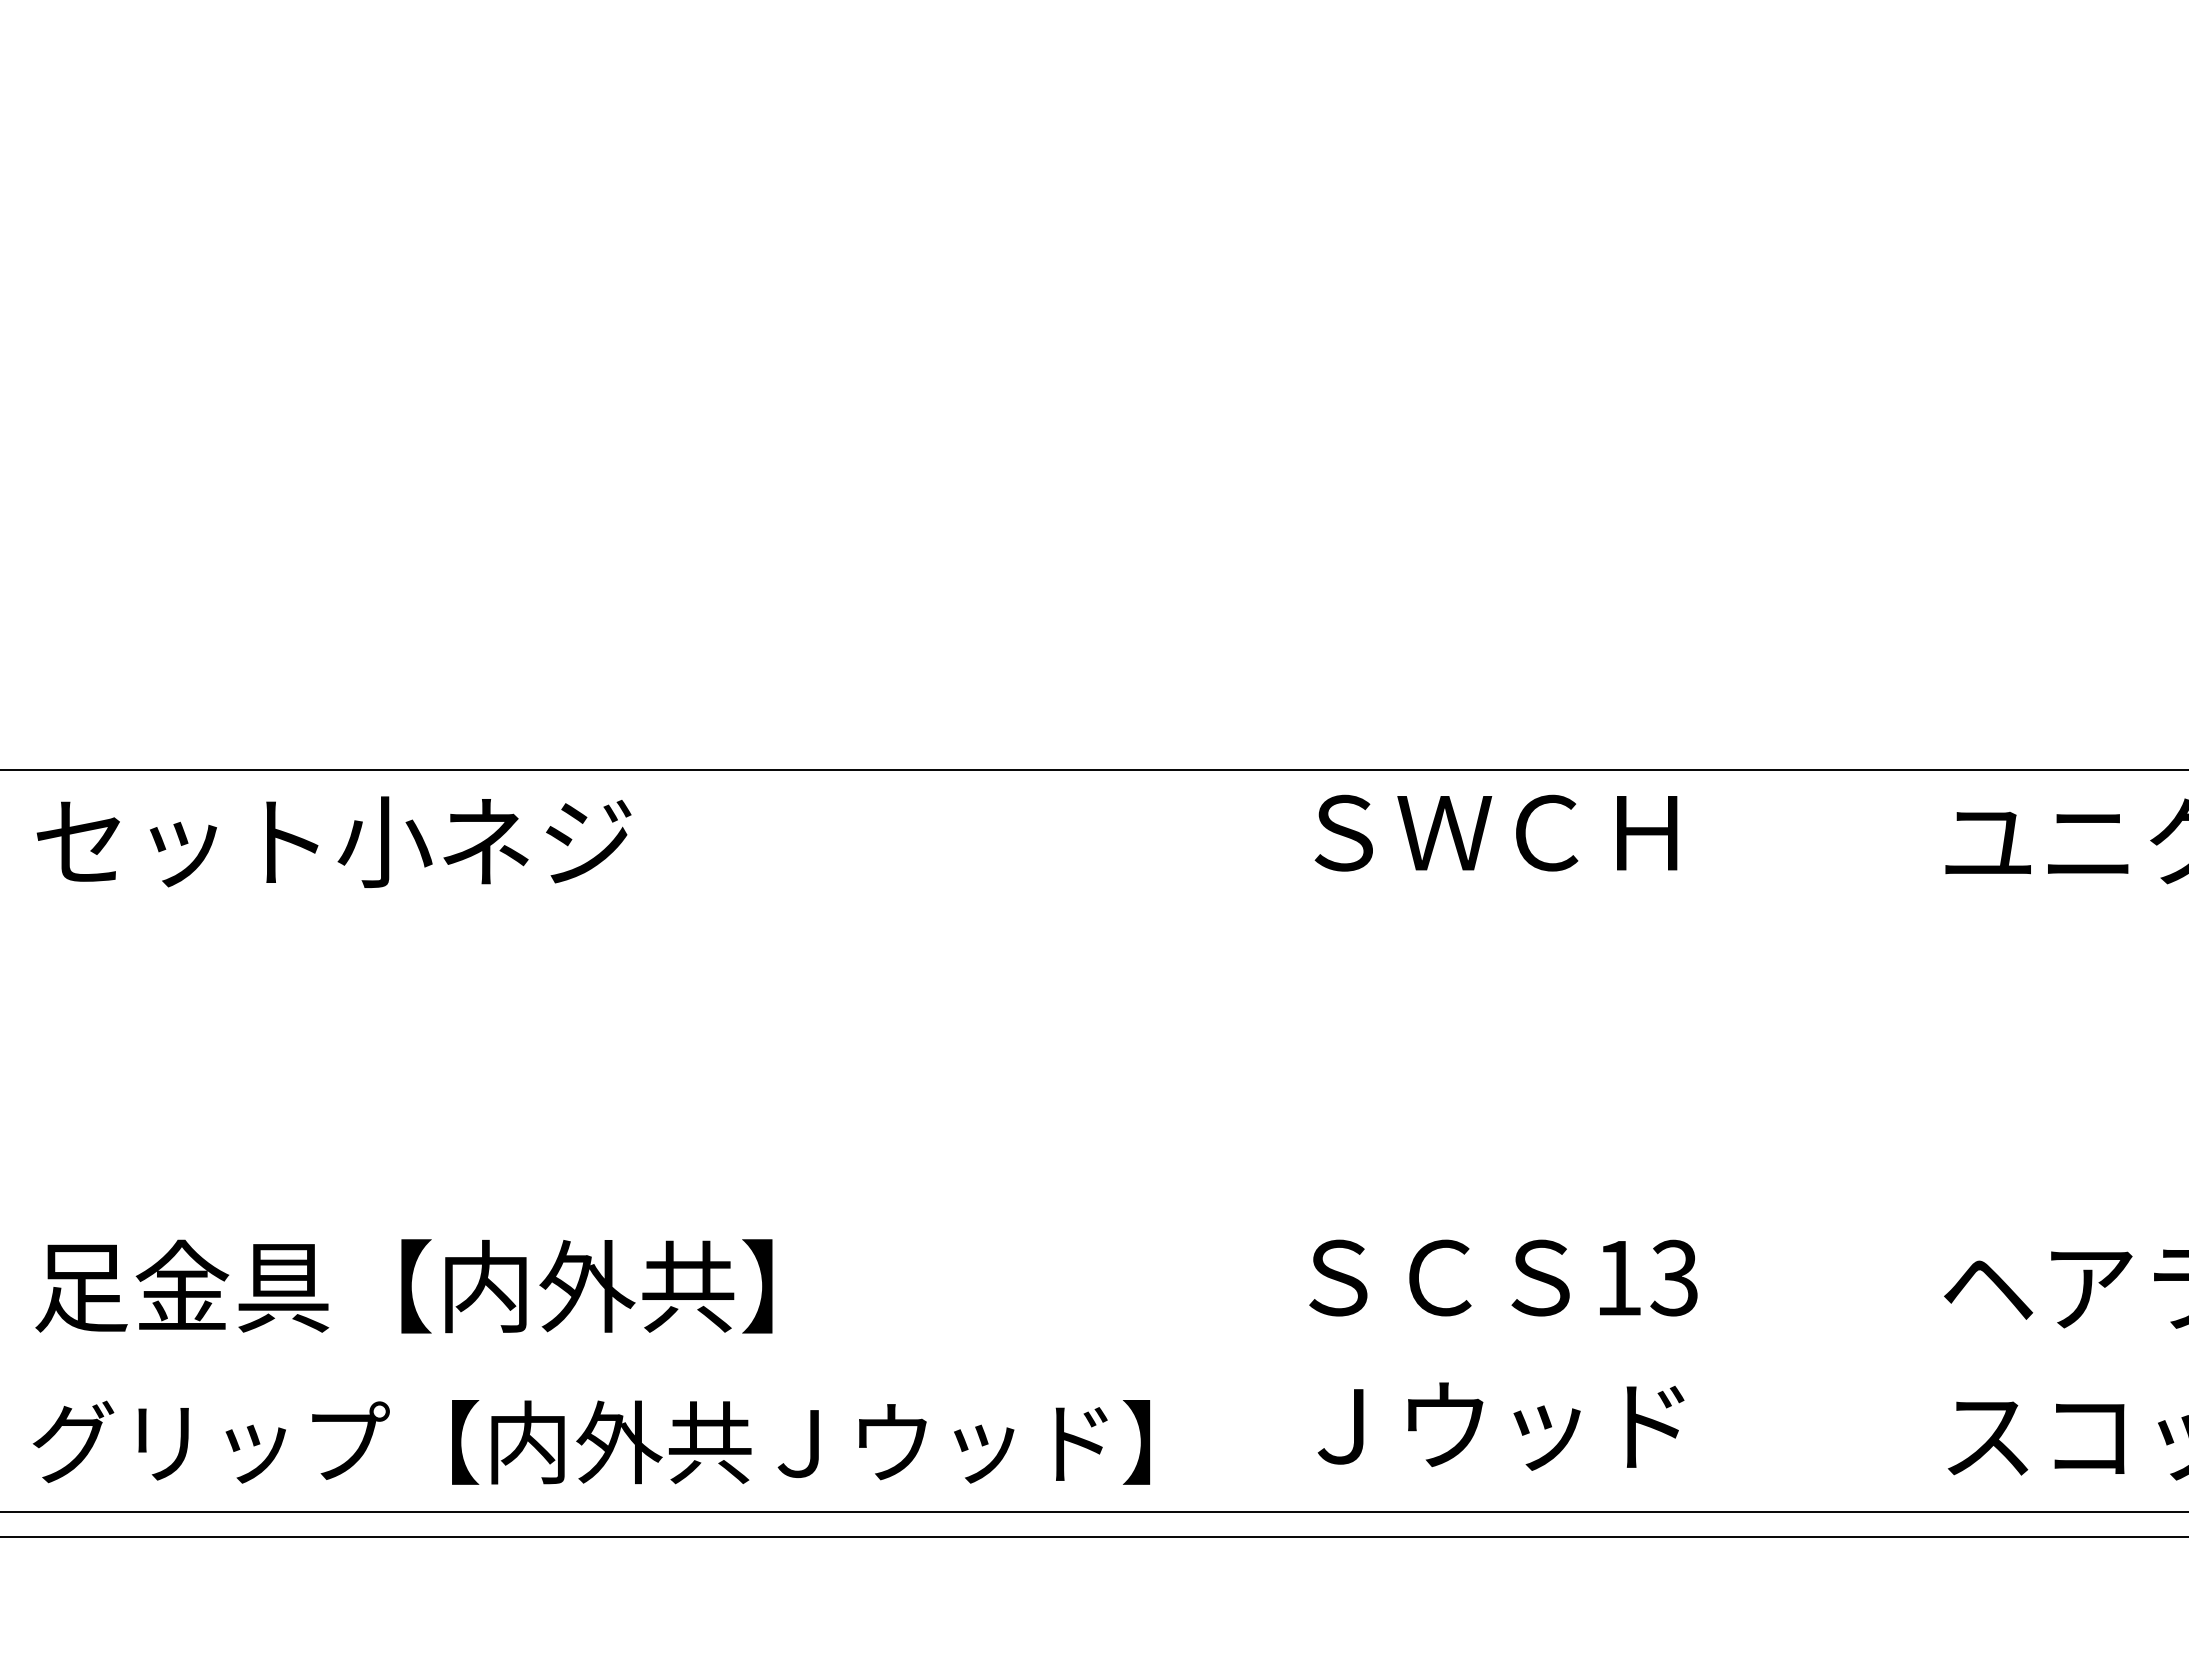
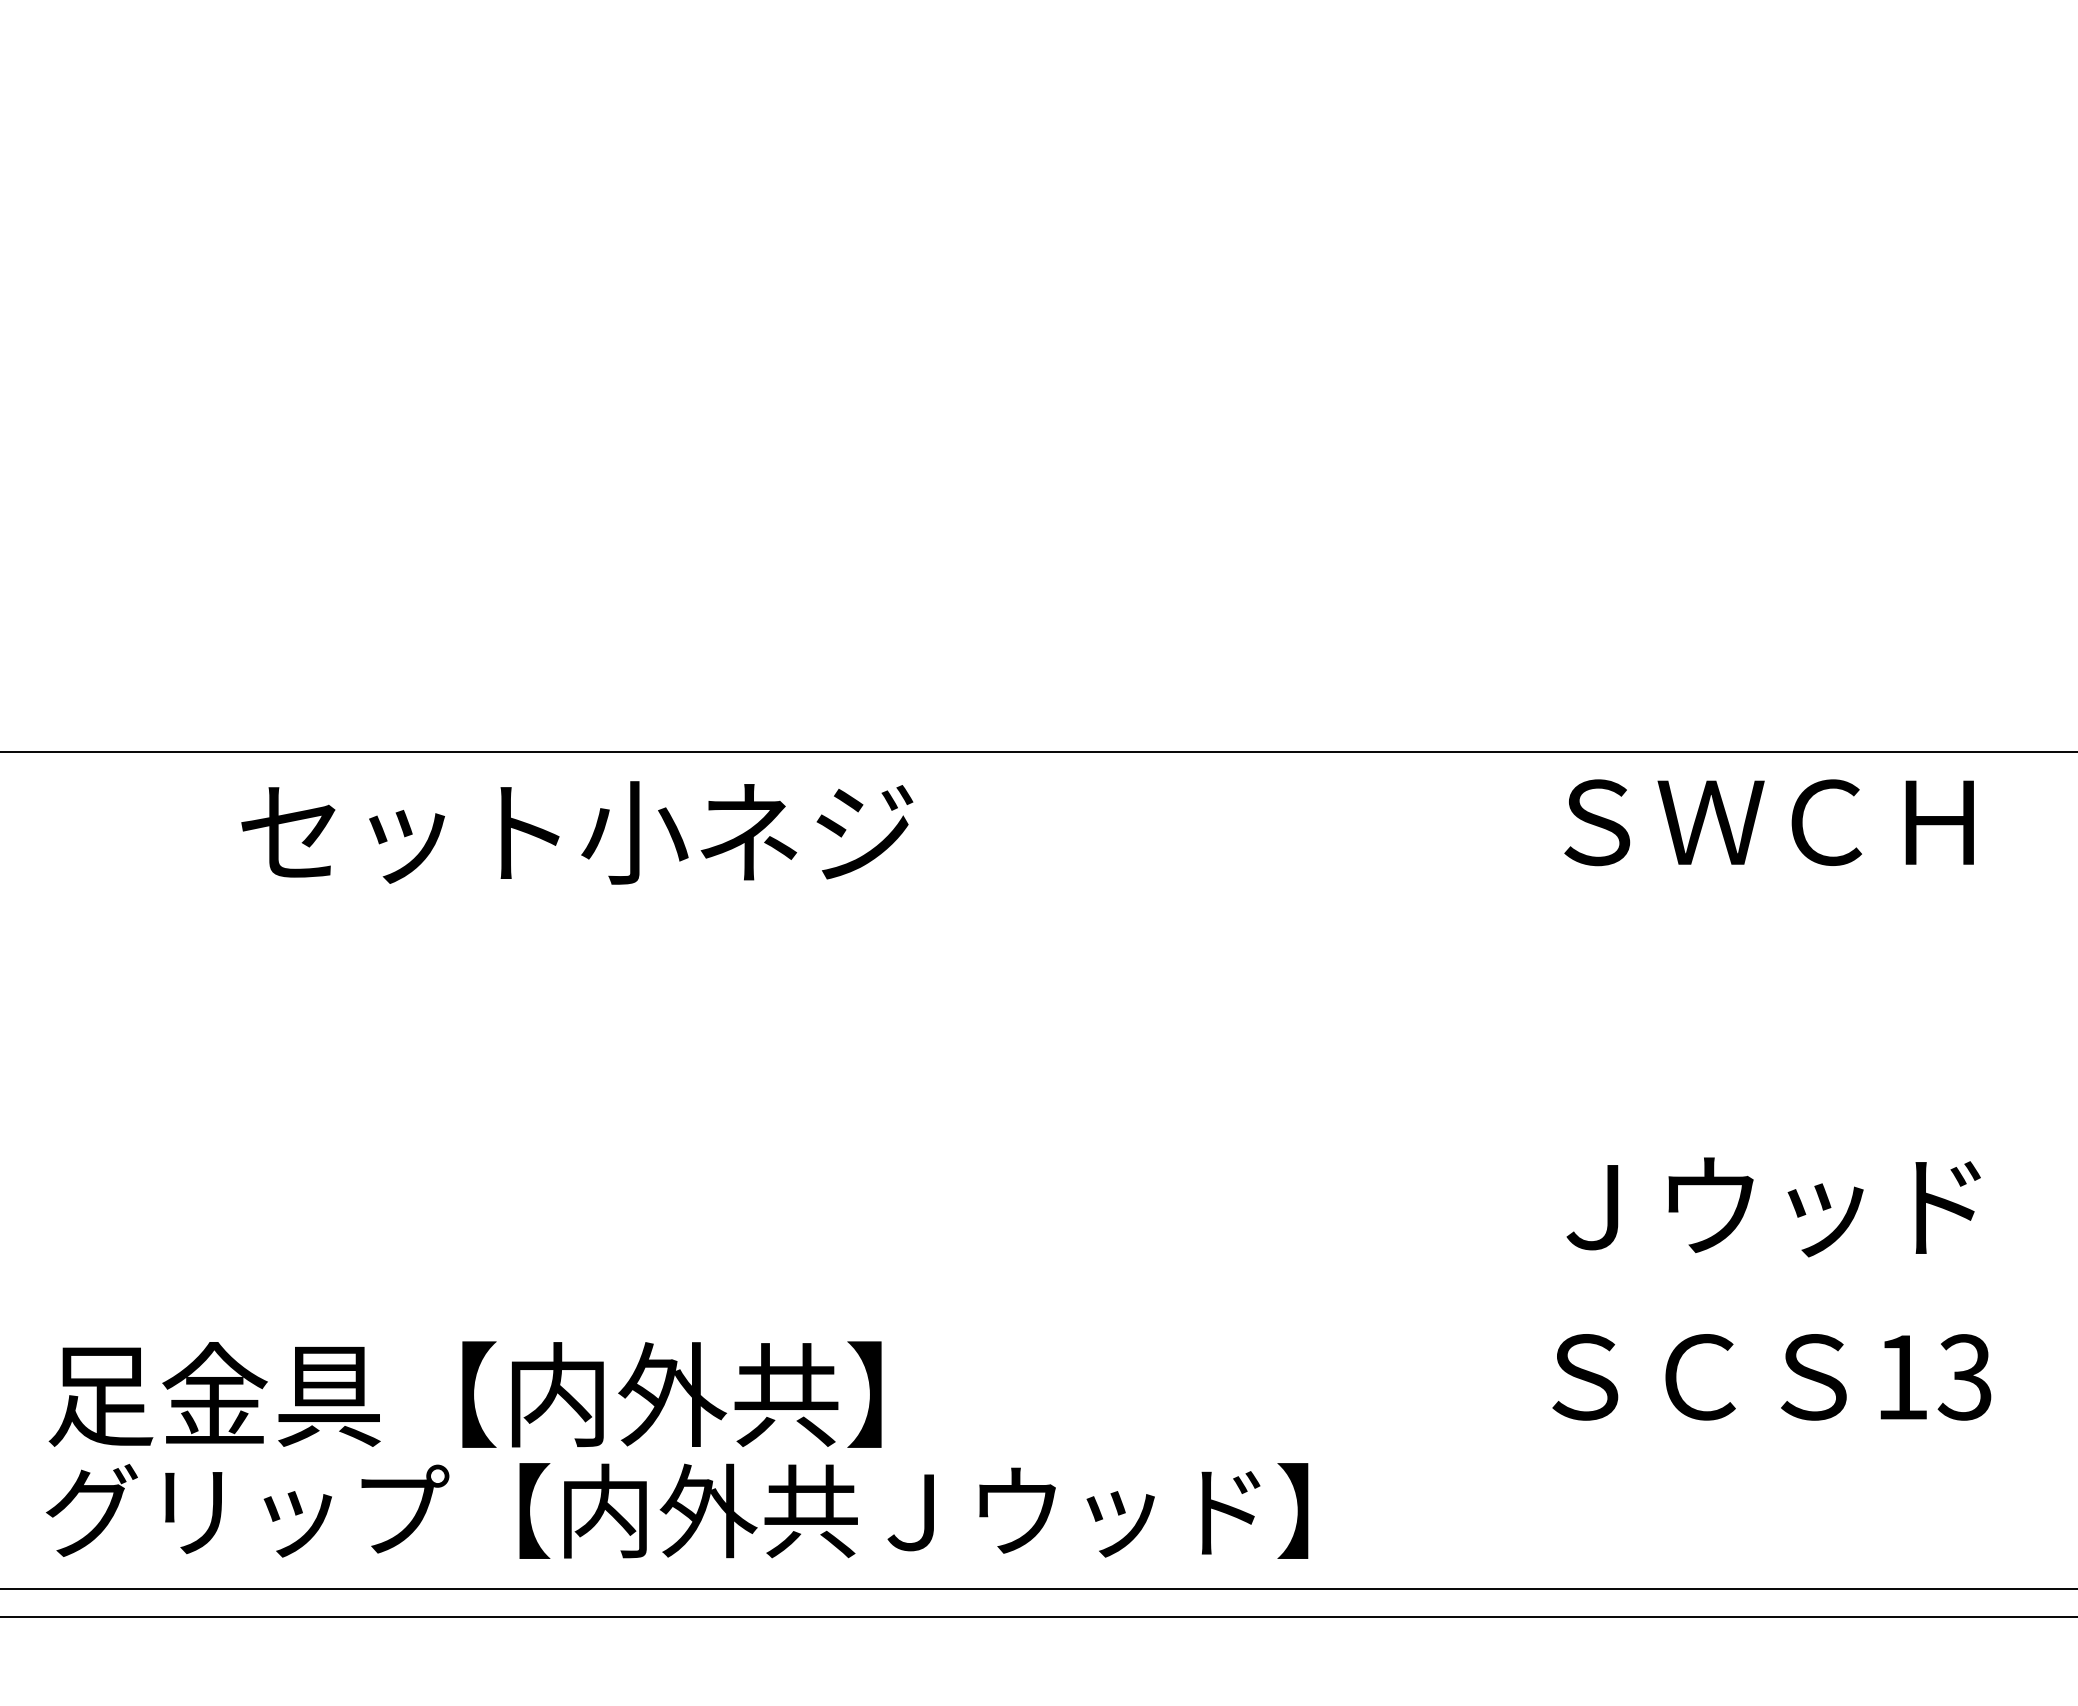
text: (1495, 832) -> (1768, 821), moved
text: (333, 841) -> (576, 832), moved
text: (1503, 1277) -> (1771, 1376), moved
text: (403, 1286) -> (464, 1394), moved
text: (1500, 1426) -> (1773, 1207), moved

